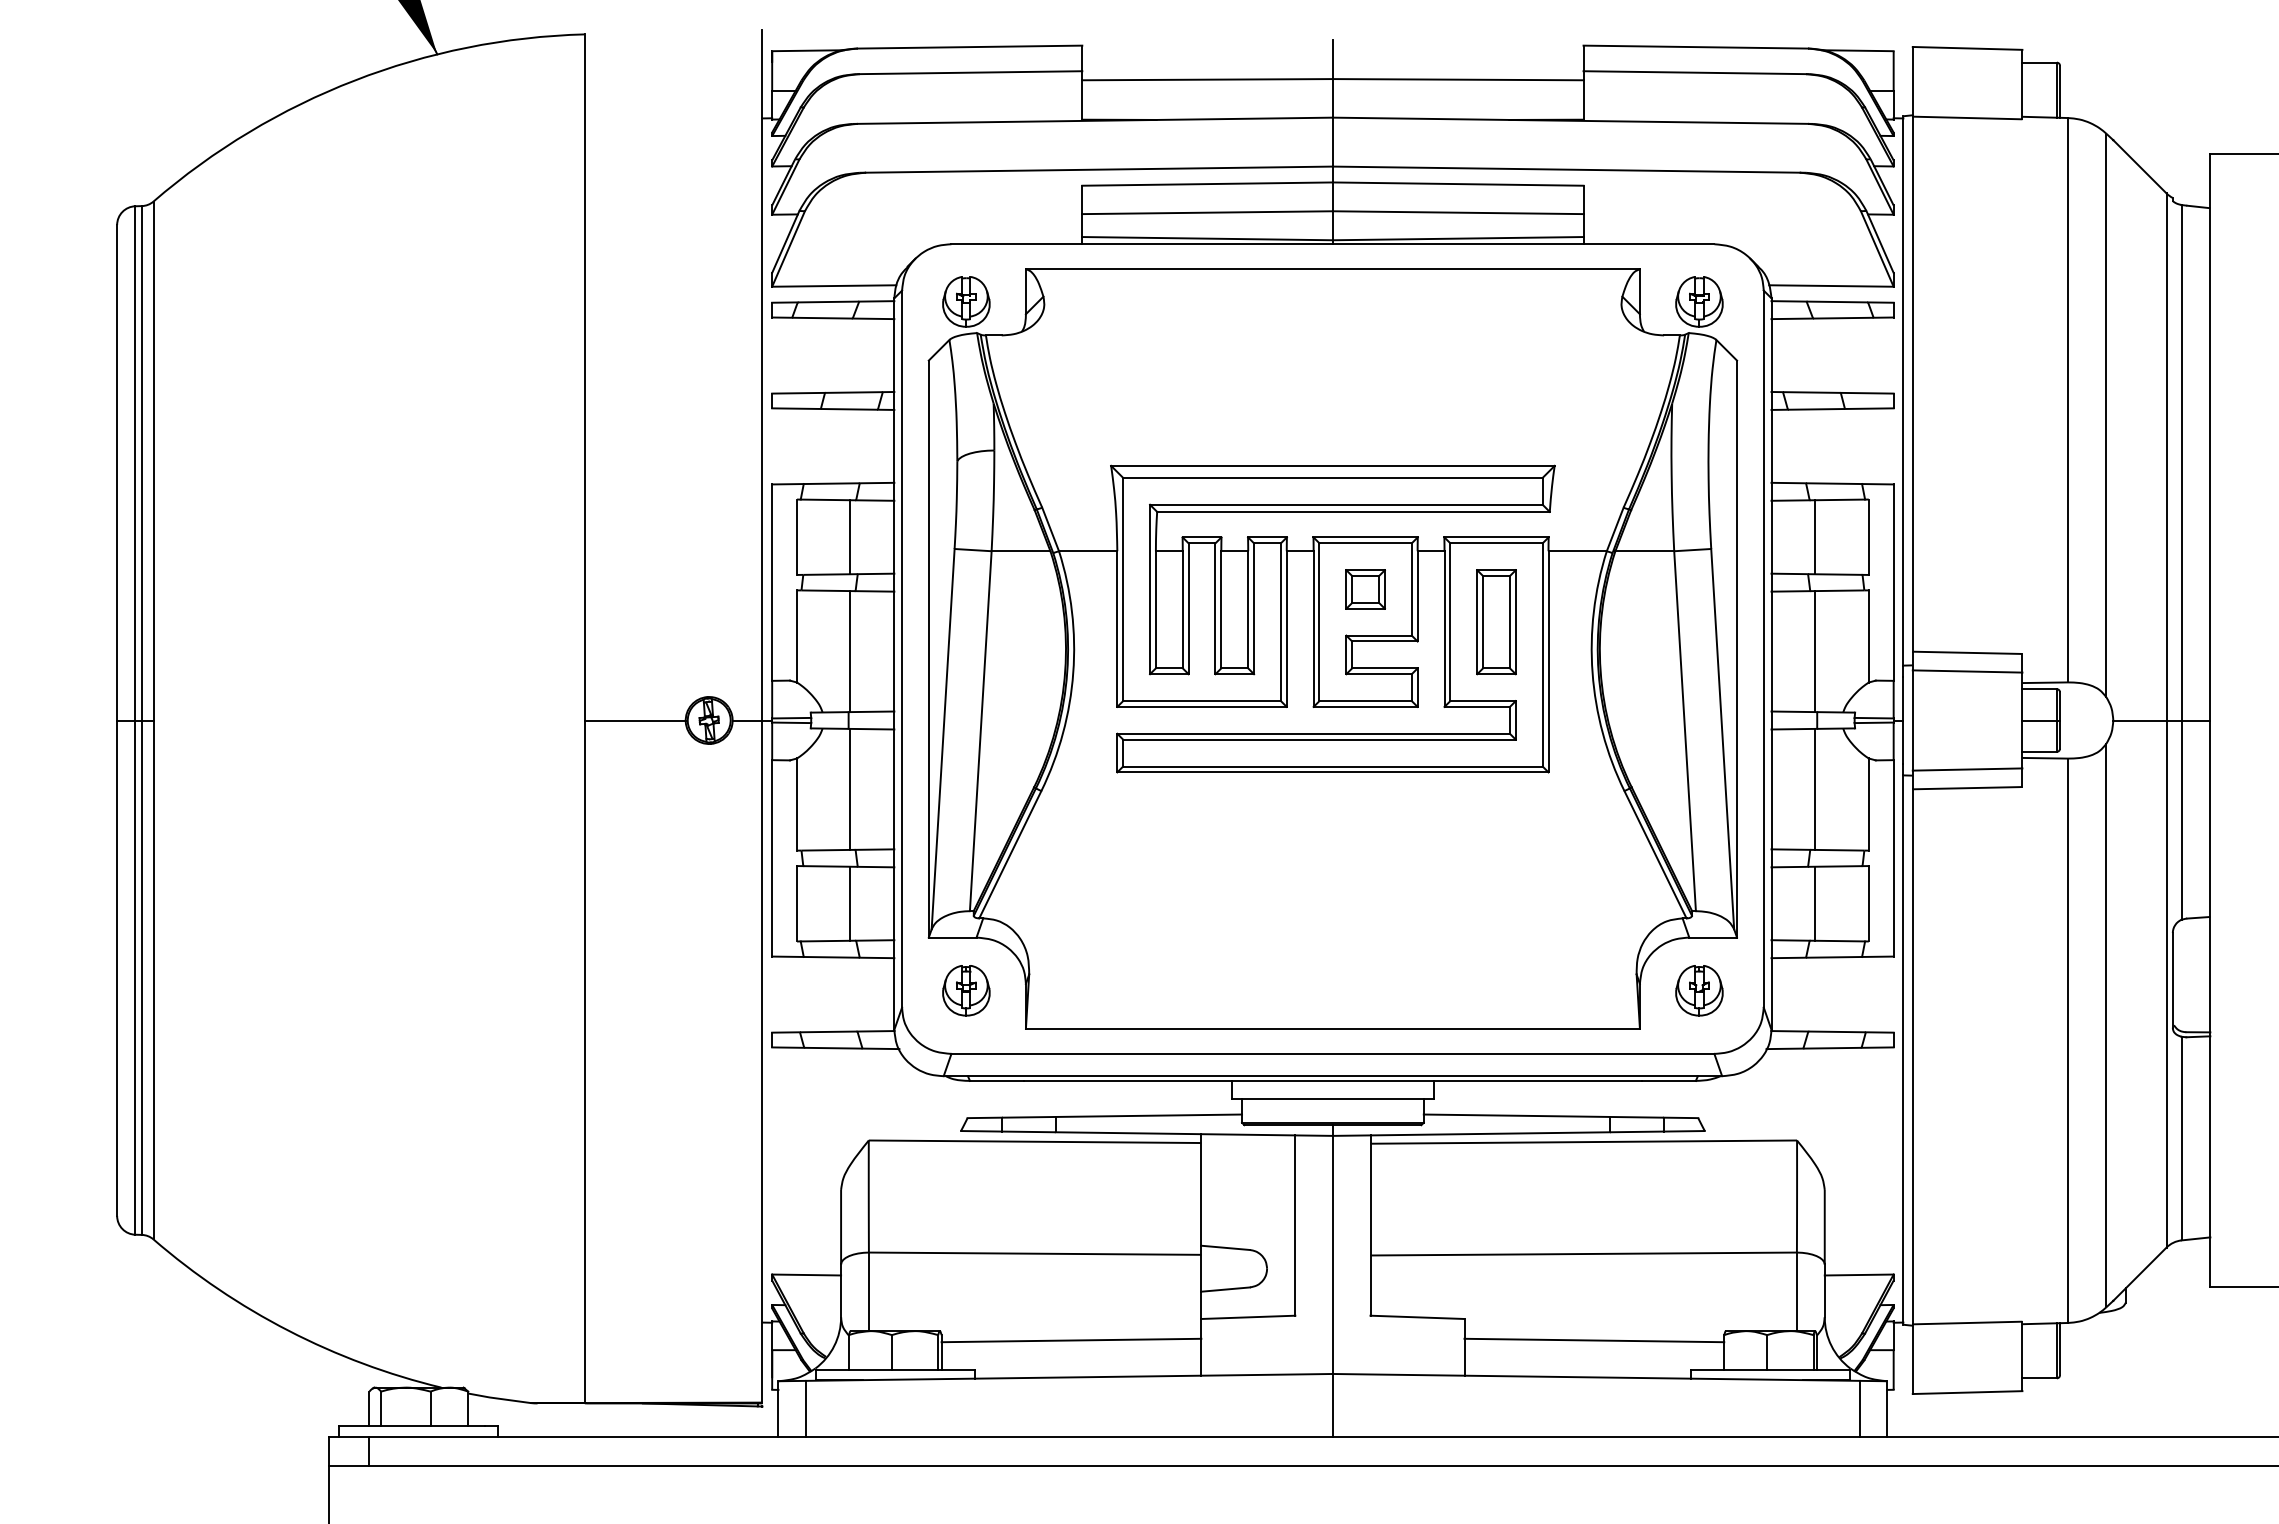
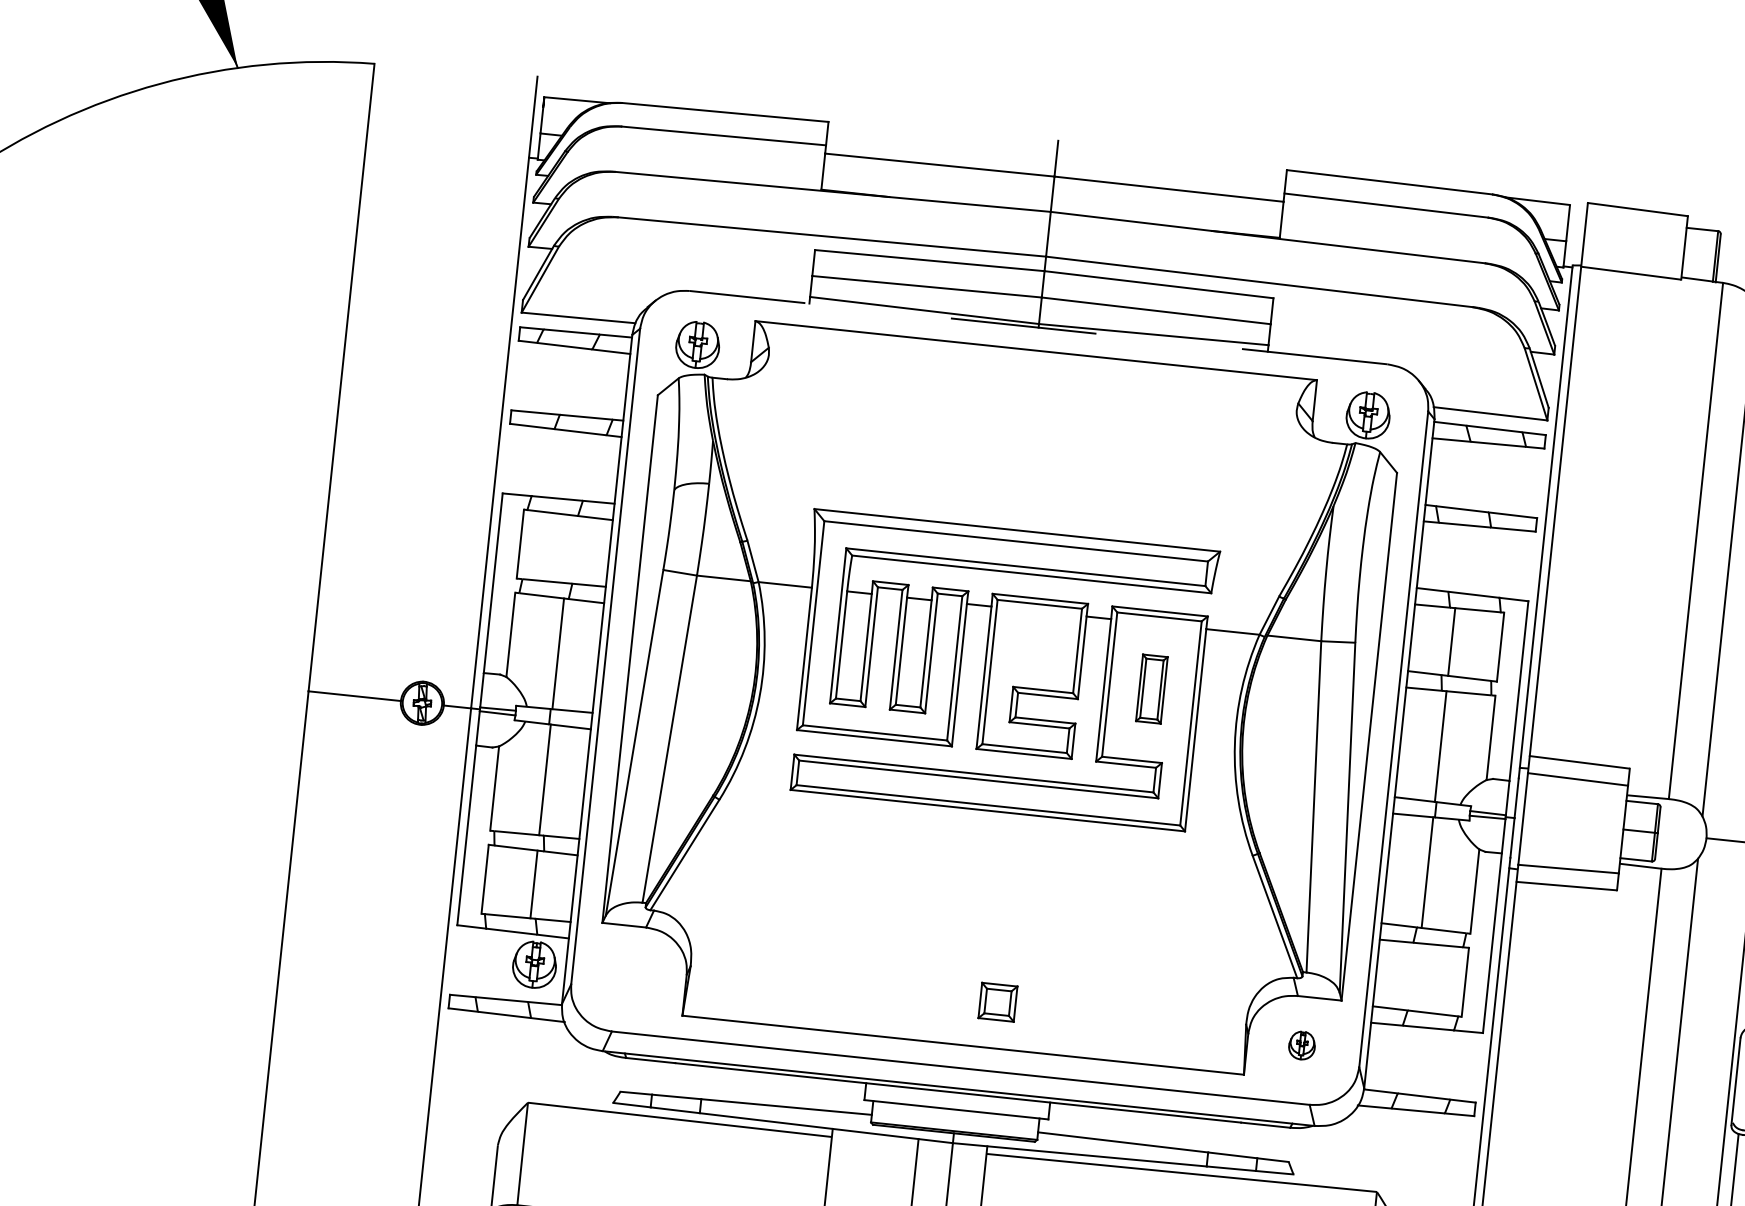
line: (1332, 244) -> (1038, 327), solid -> dashed
line: (850, 537) -> (569, 549), removed
part: (1365, 589) -> (997, 1002), moved
part: (1496, 622) -> (1151, 689), size x0.7
line: (1815, 903) -> (1416, 976), removed
part: (966, 990) -> (534, 964), moved
part: (1699, 990) -> (1302, 1045), size x0.6

